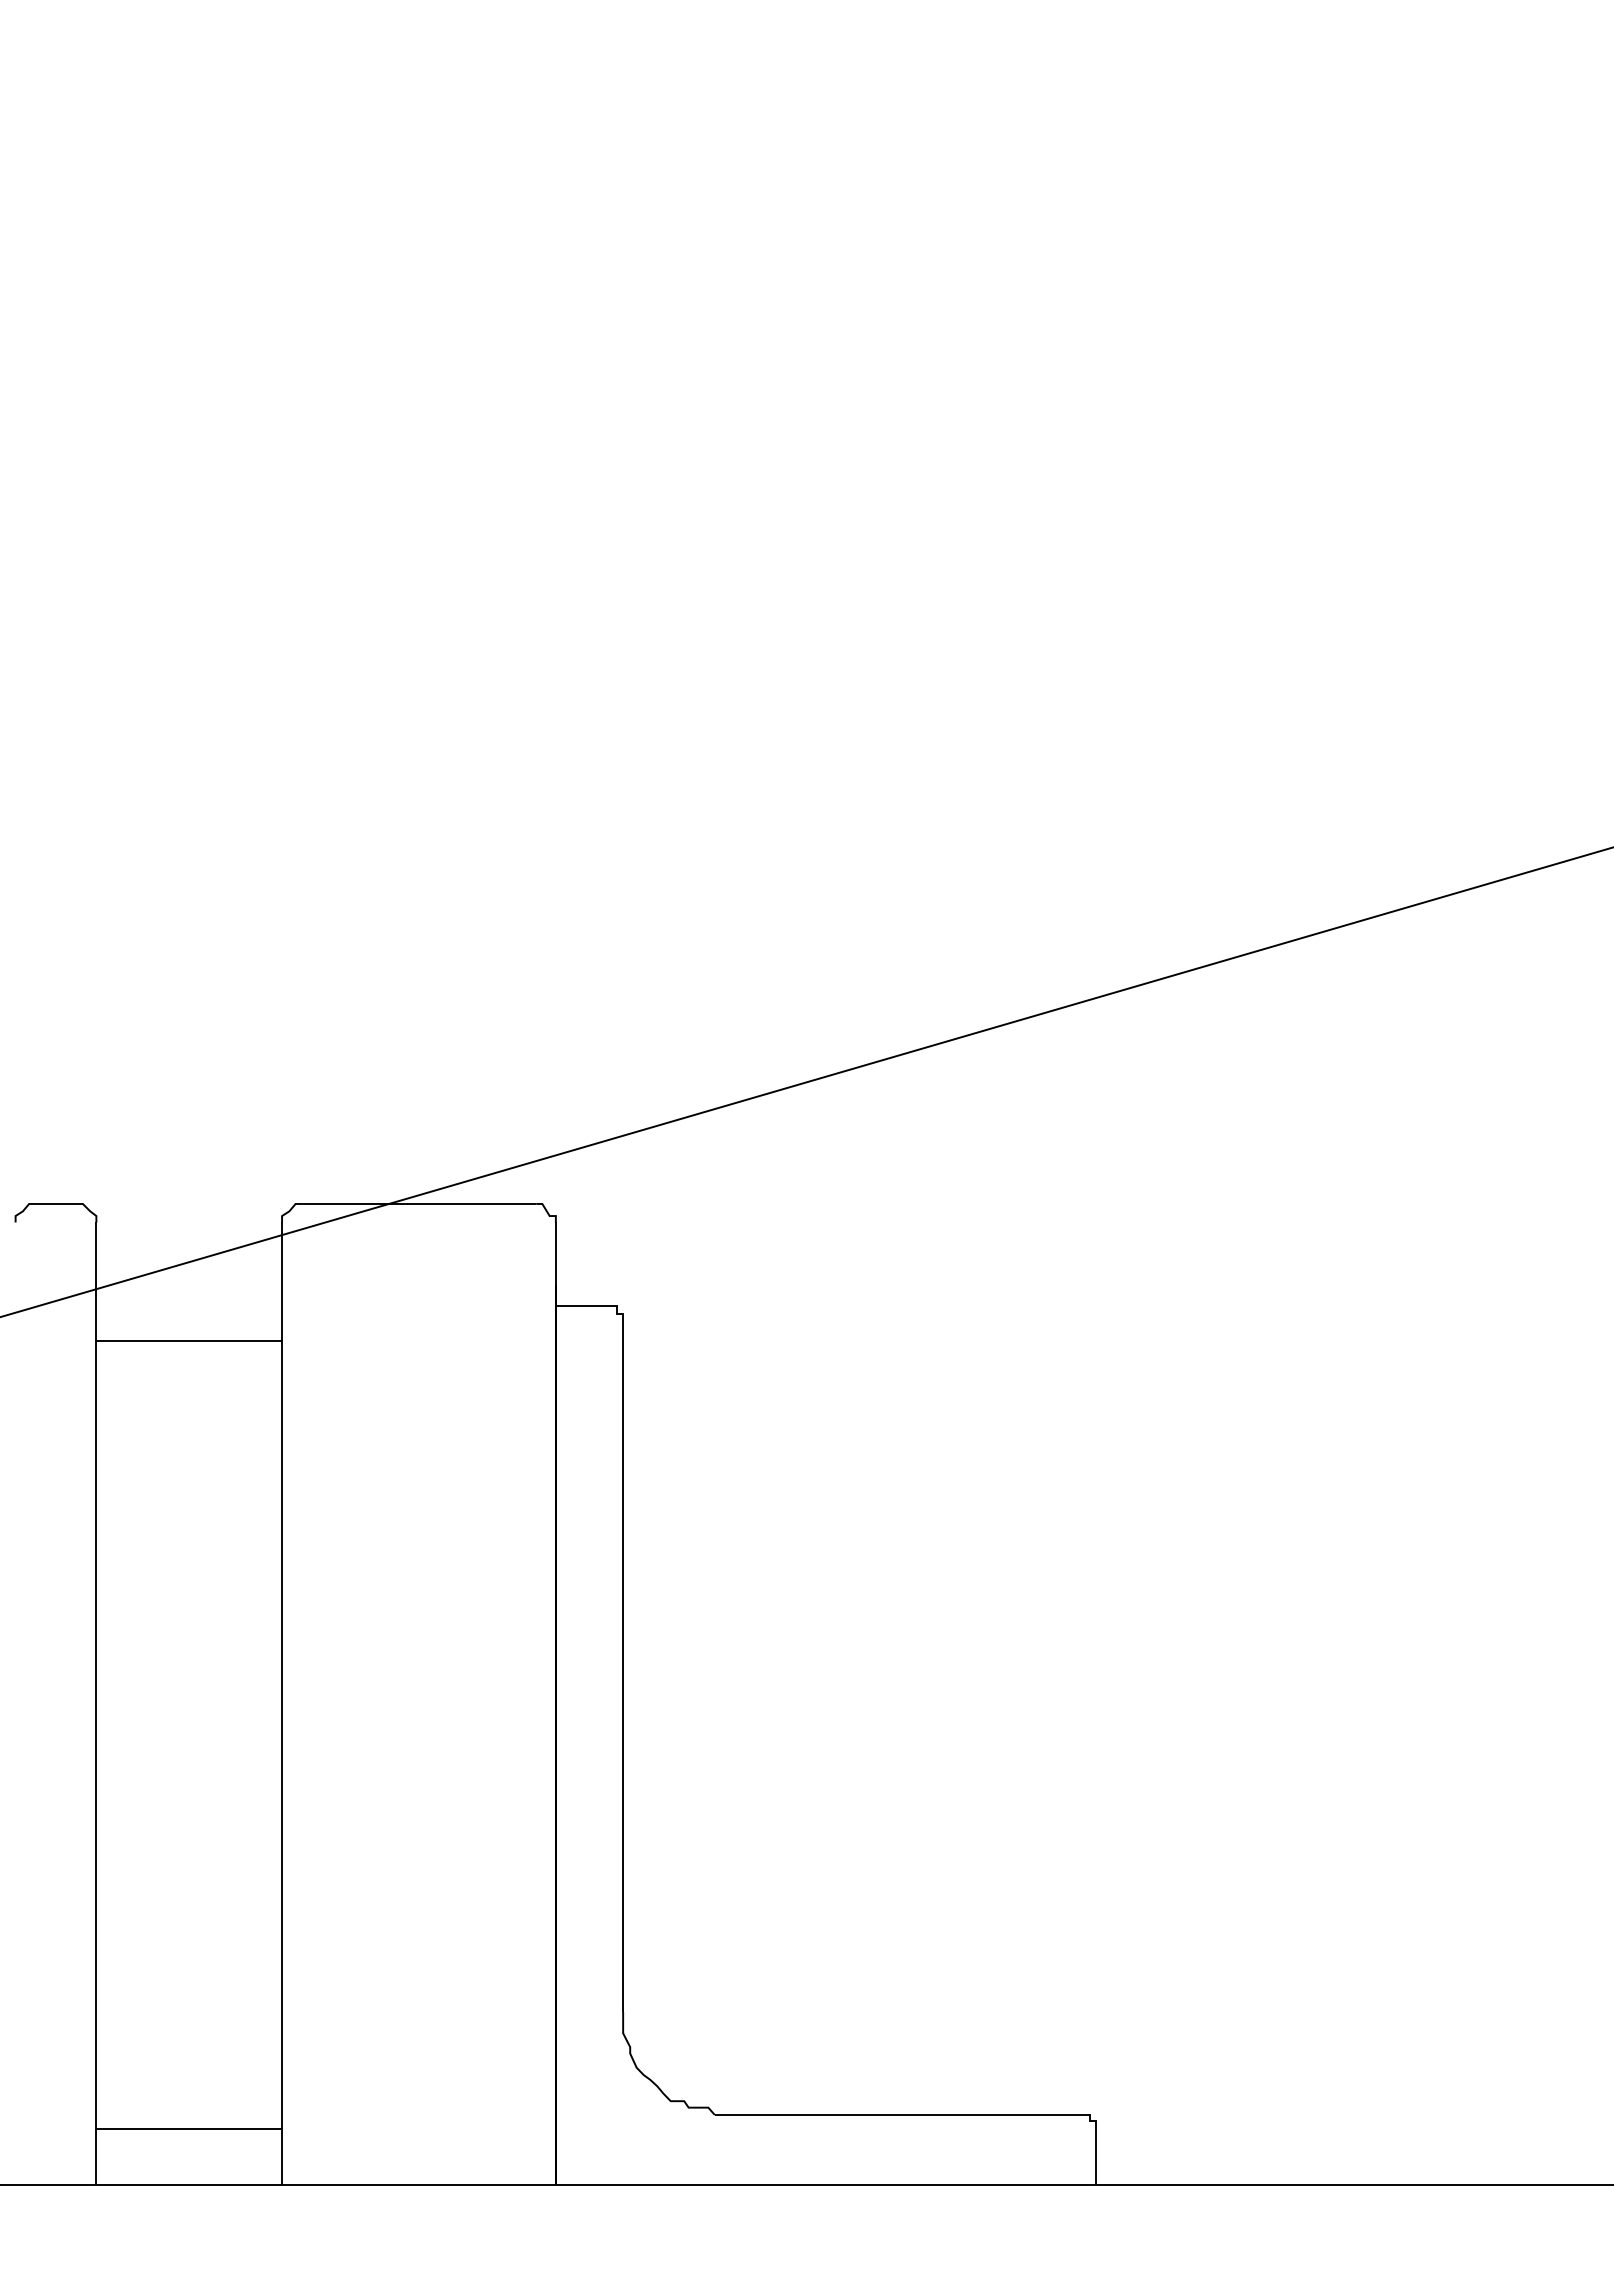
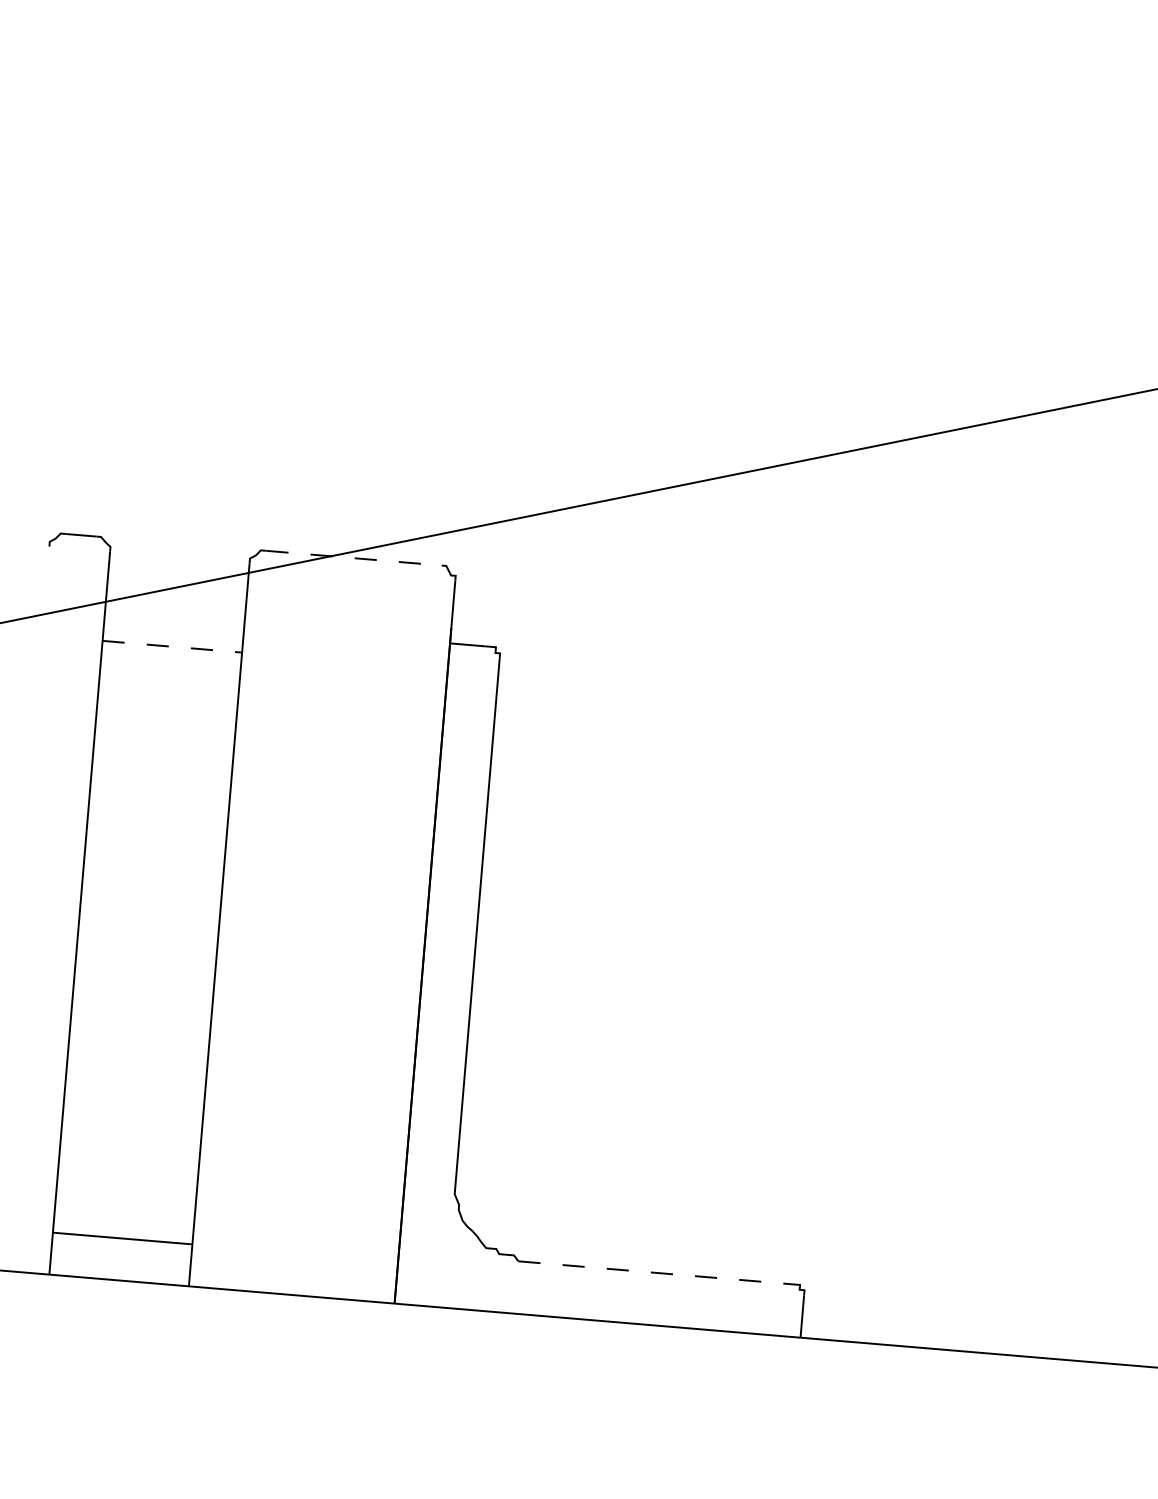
line: (419, 1203) -> (354, 557), solid -> dashed
line: (189, 1341) -> (172, 647), solid -> dashed
line: (895, 2114) -> (654, 1272), solid -> dashed

